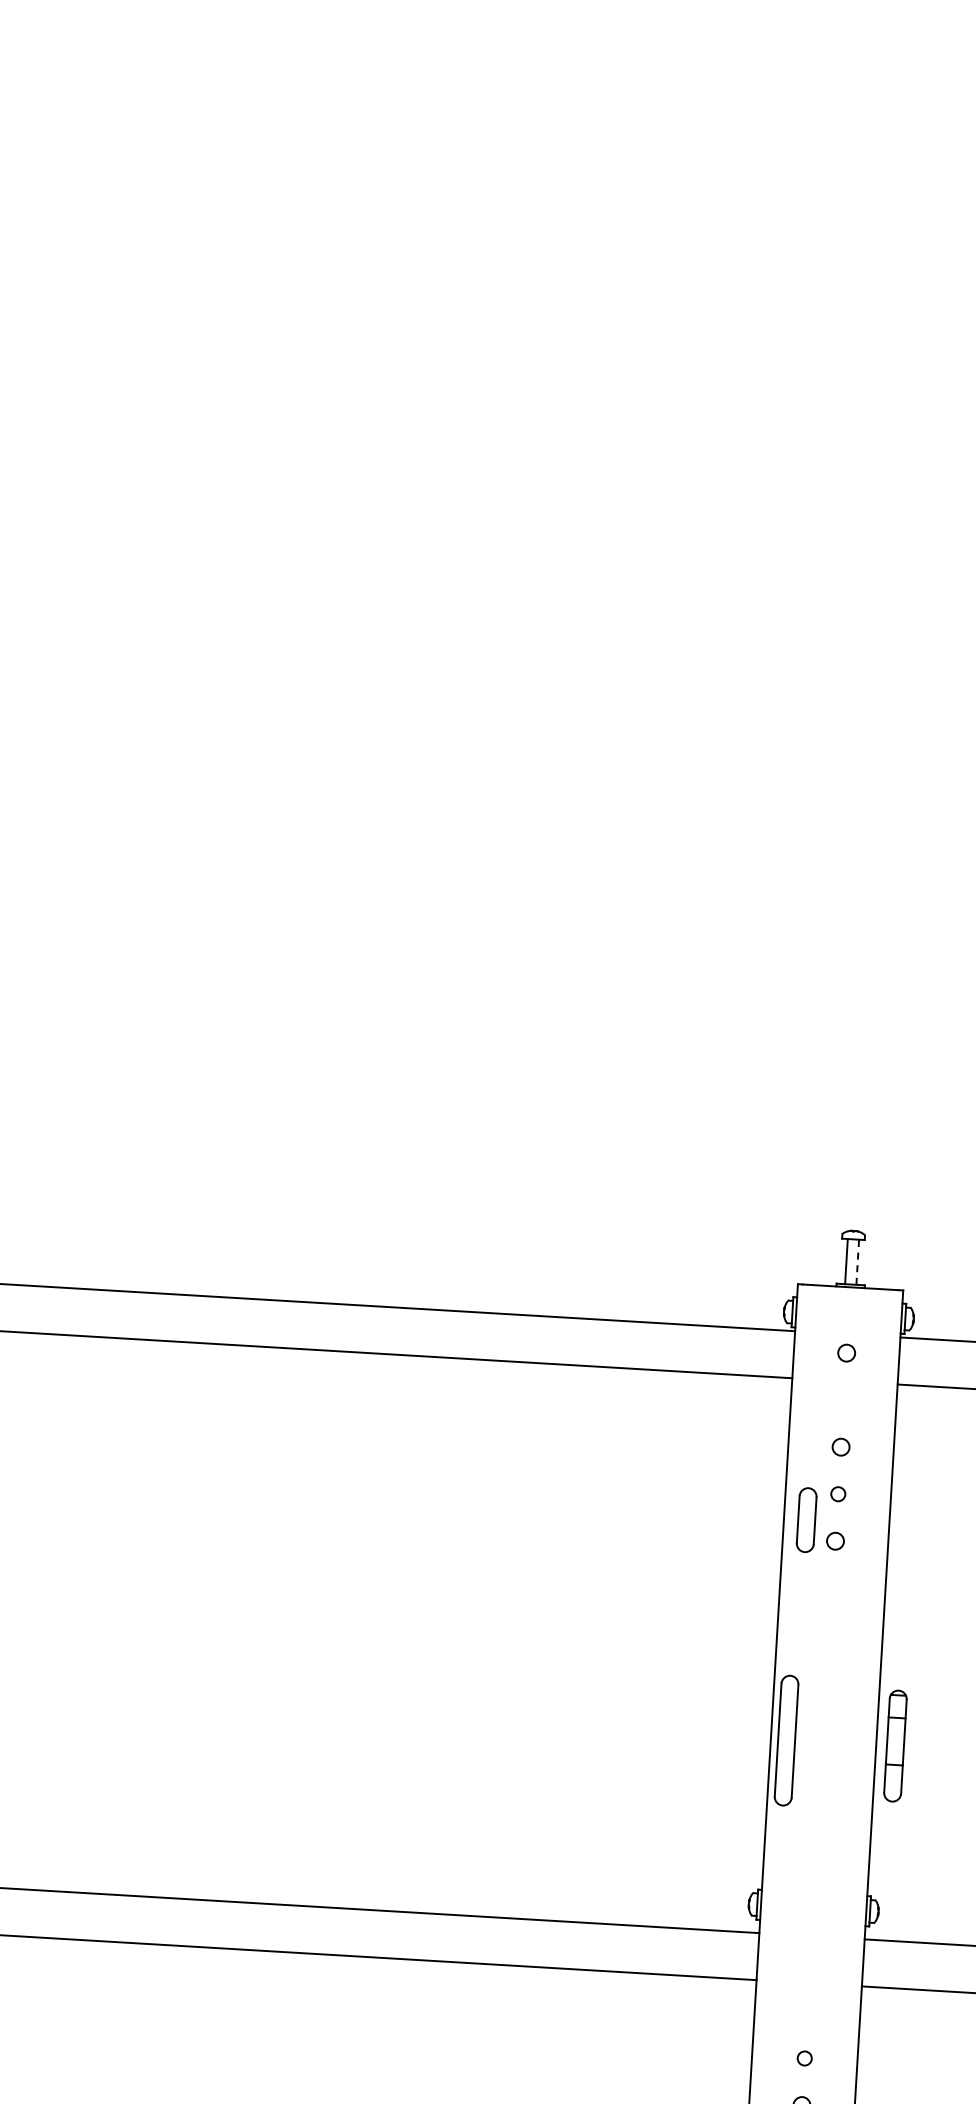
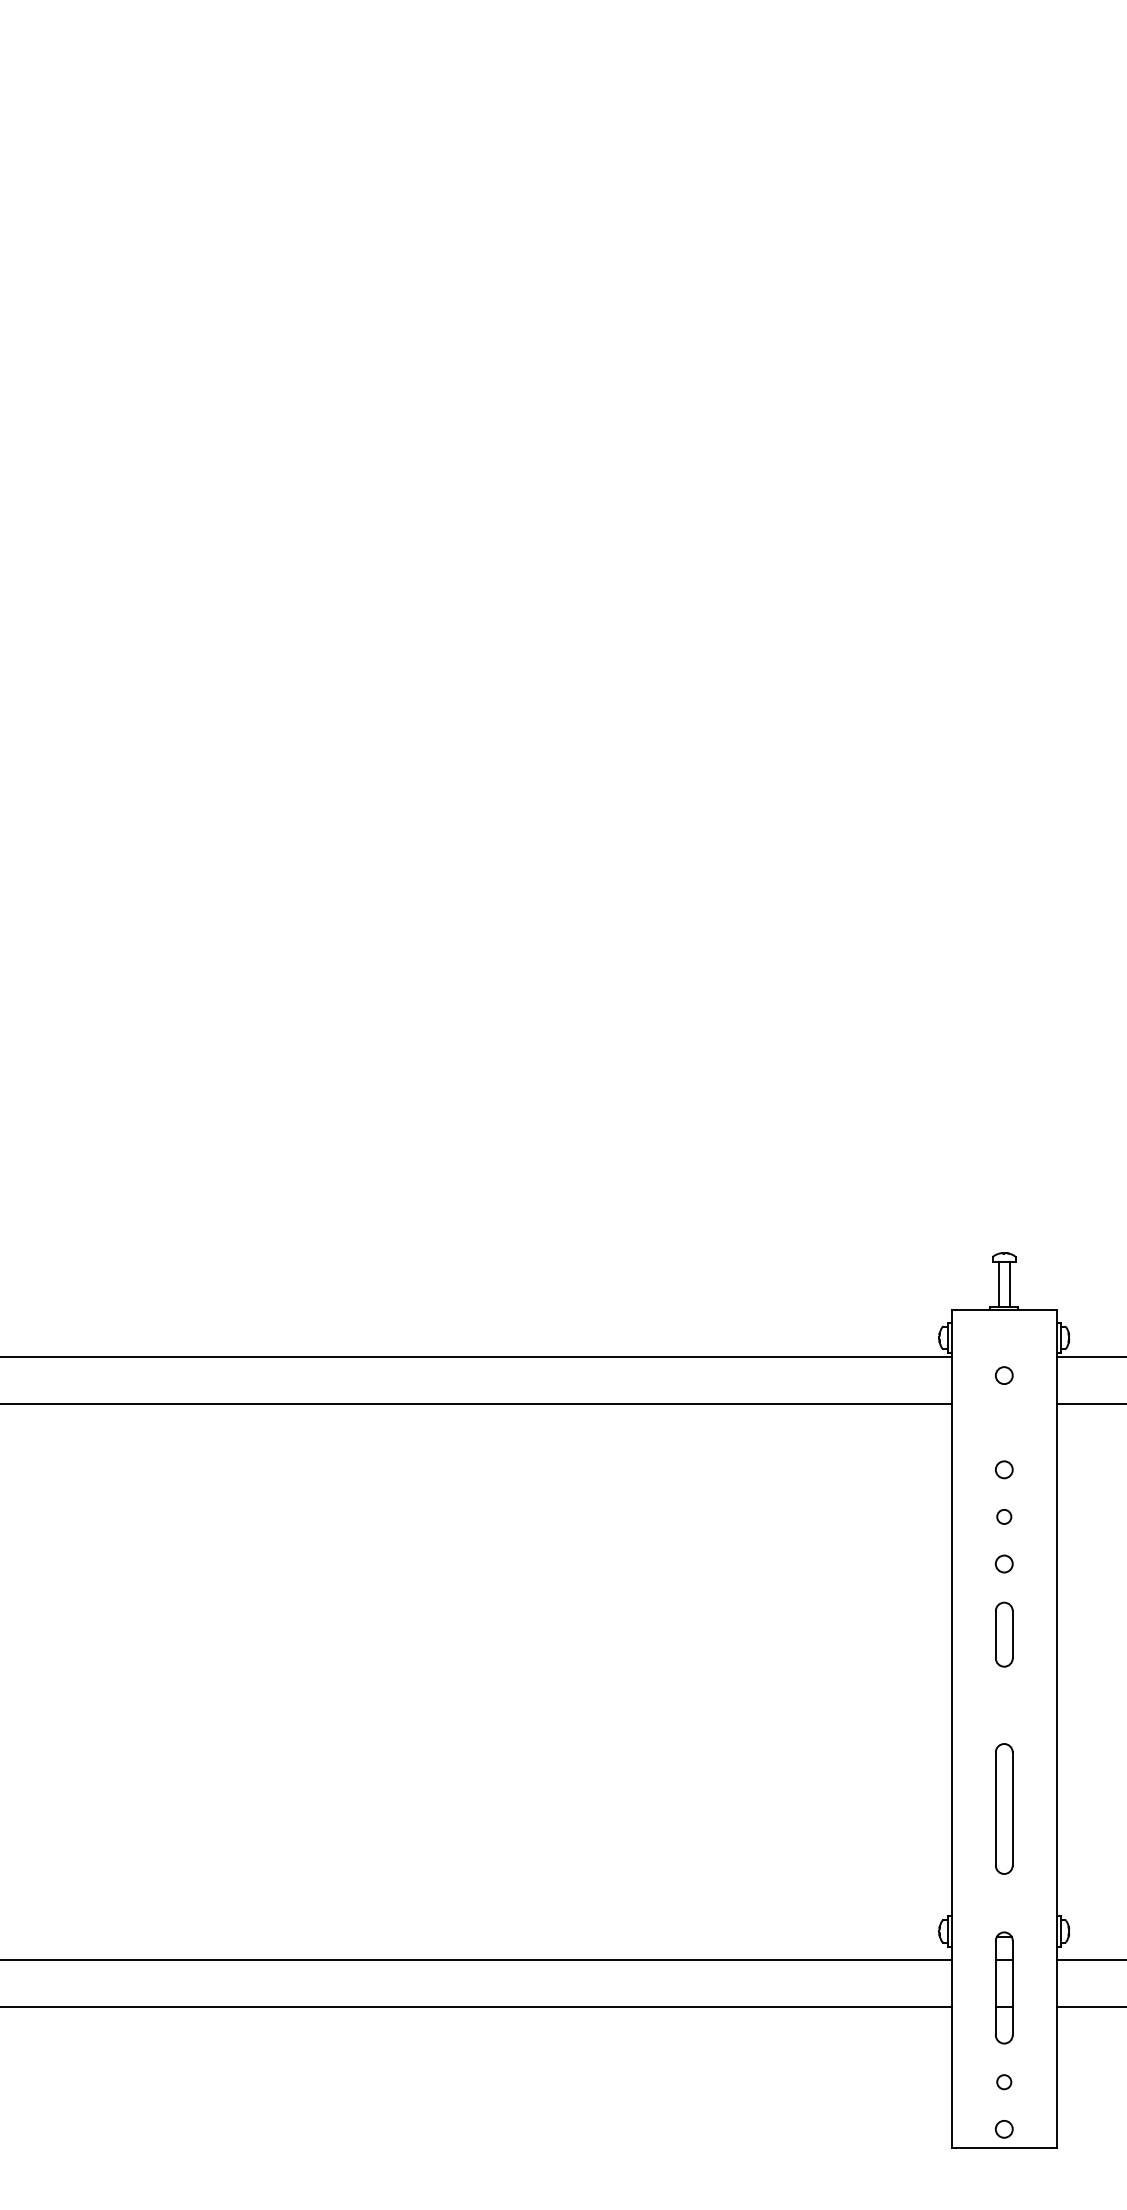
line: (857, 1261) -> (1009, 1283), dashed -> solid
part: (806, 1519) -> (1004, 1634), moved
part: (786, 1740) -> (1004, 1808), moved
part: (895, 1745) -> (1004, 1987), moved

